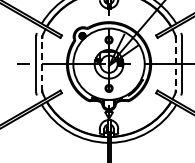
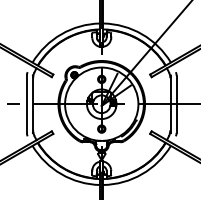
line: (41, 64) -> (32, 104), dashed -> solid
line: (175, 64) -> (170, 104), dashed -> solid

